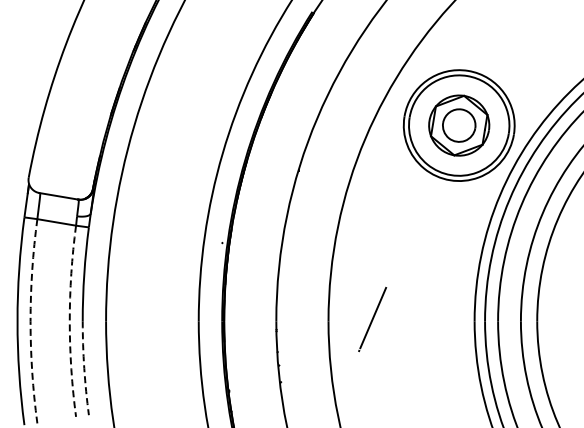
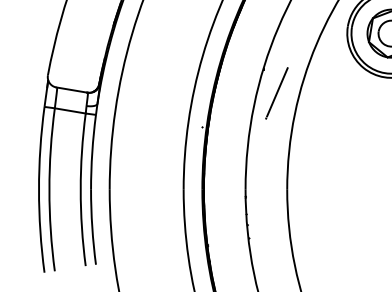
line: (372, 319) -> (276, 93), moved
arc: (30, 321) -> (49, 189), dashed -> solid
arc: (69, 321) -> (80, 189), dashed -> solid
arc: (84, 368) -> (92, 227), dashed -> solid

